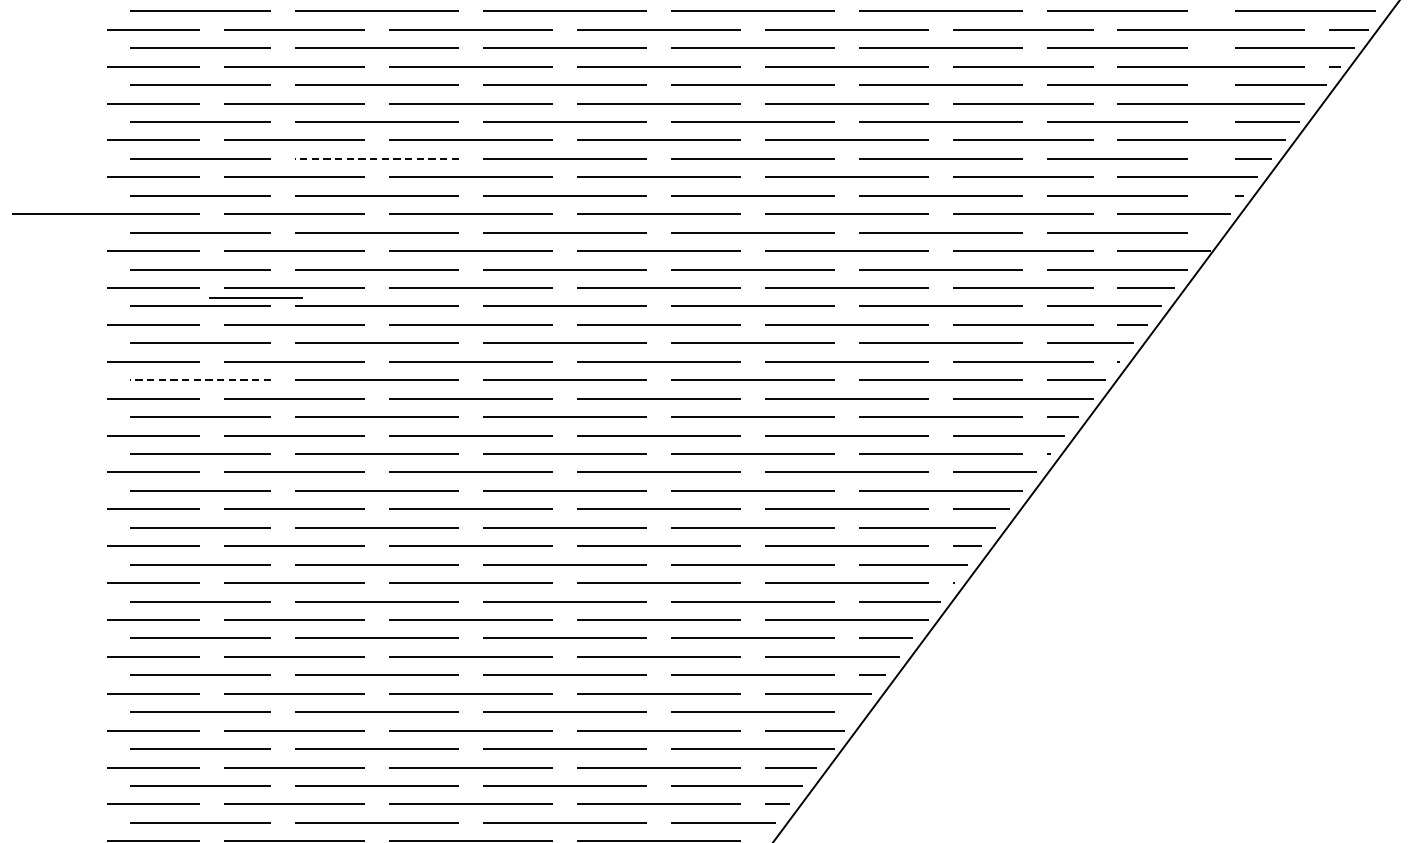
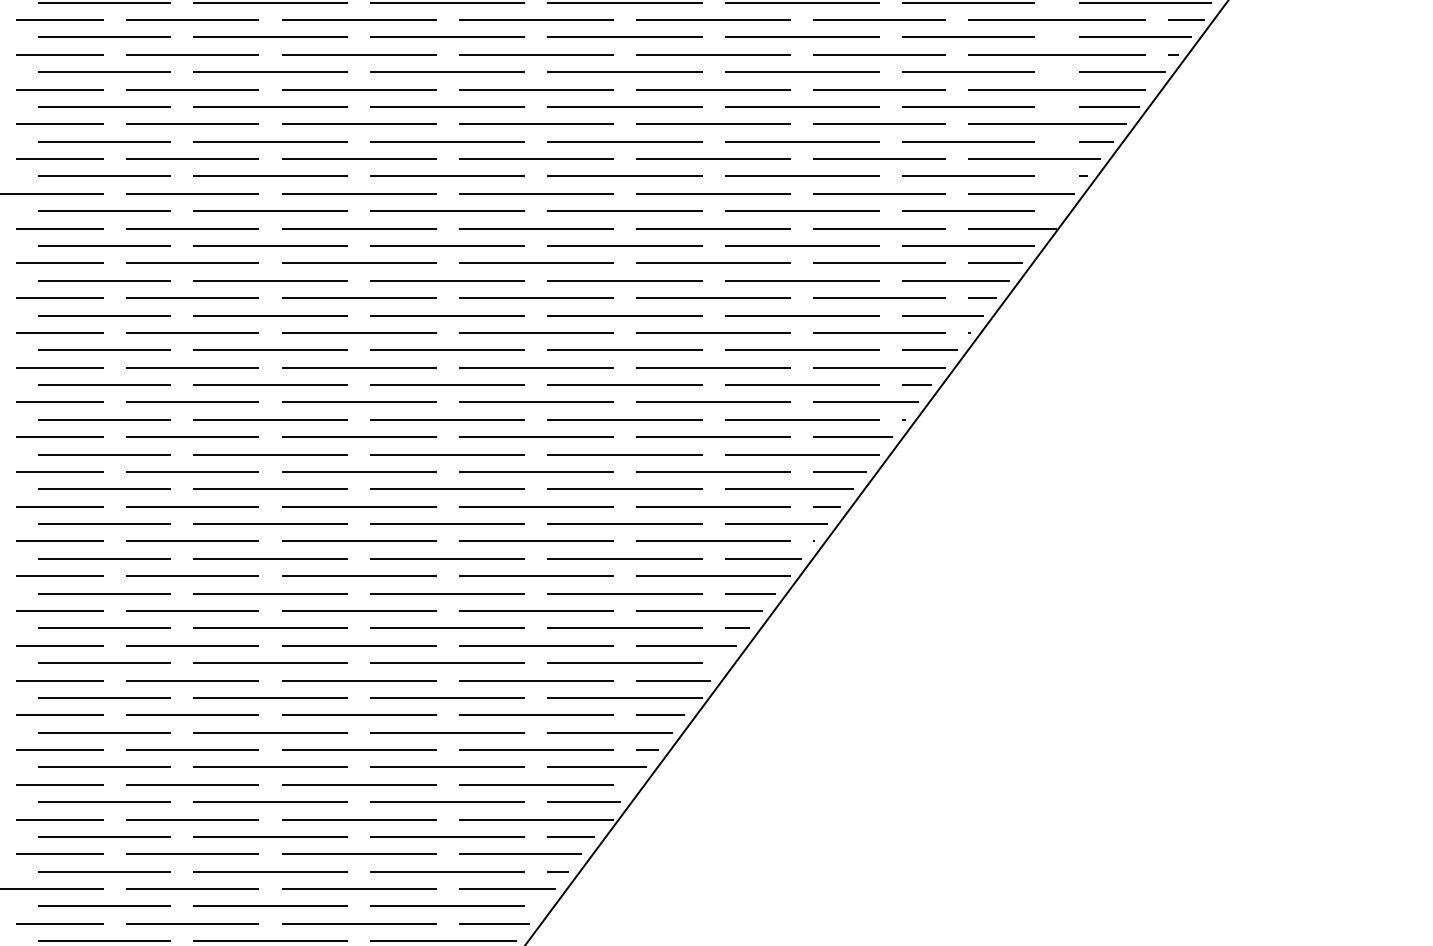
line: (376, 158) -> (270, 141), dashed -> solid
line: (255, 297) -> (156, 272), removed
line: (199, 380) -> (103, 350), dashed -> solid

